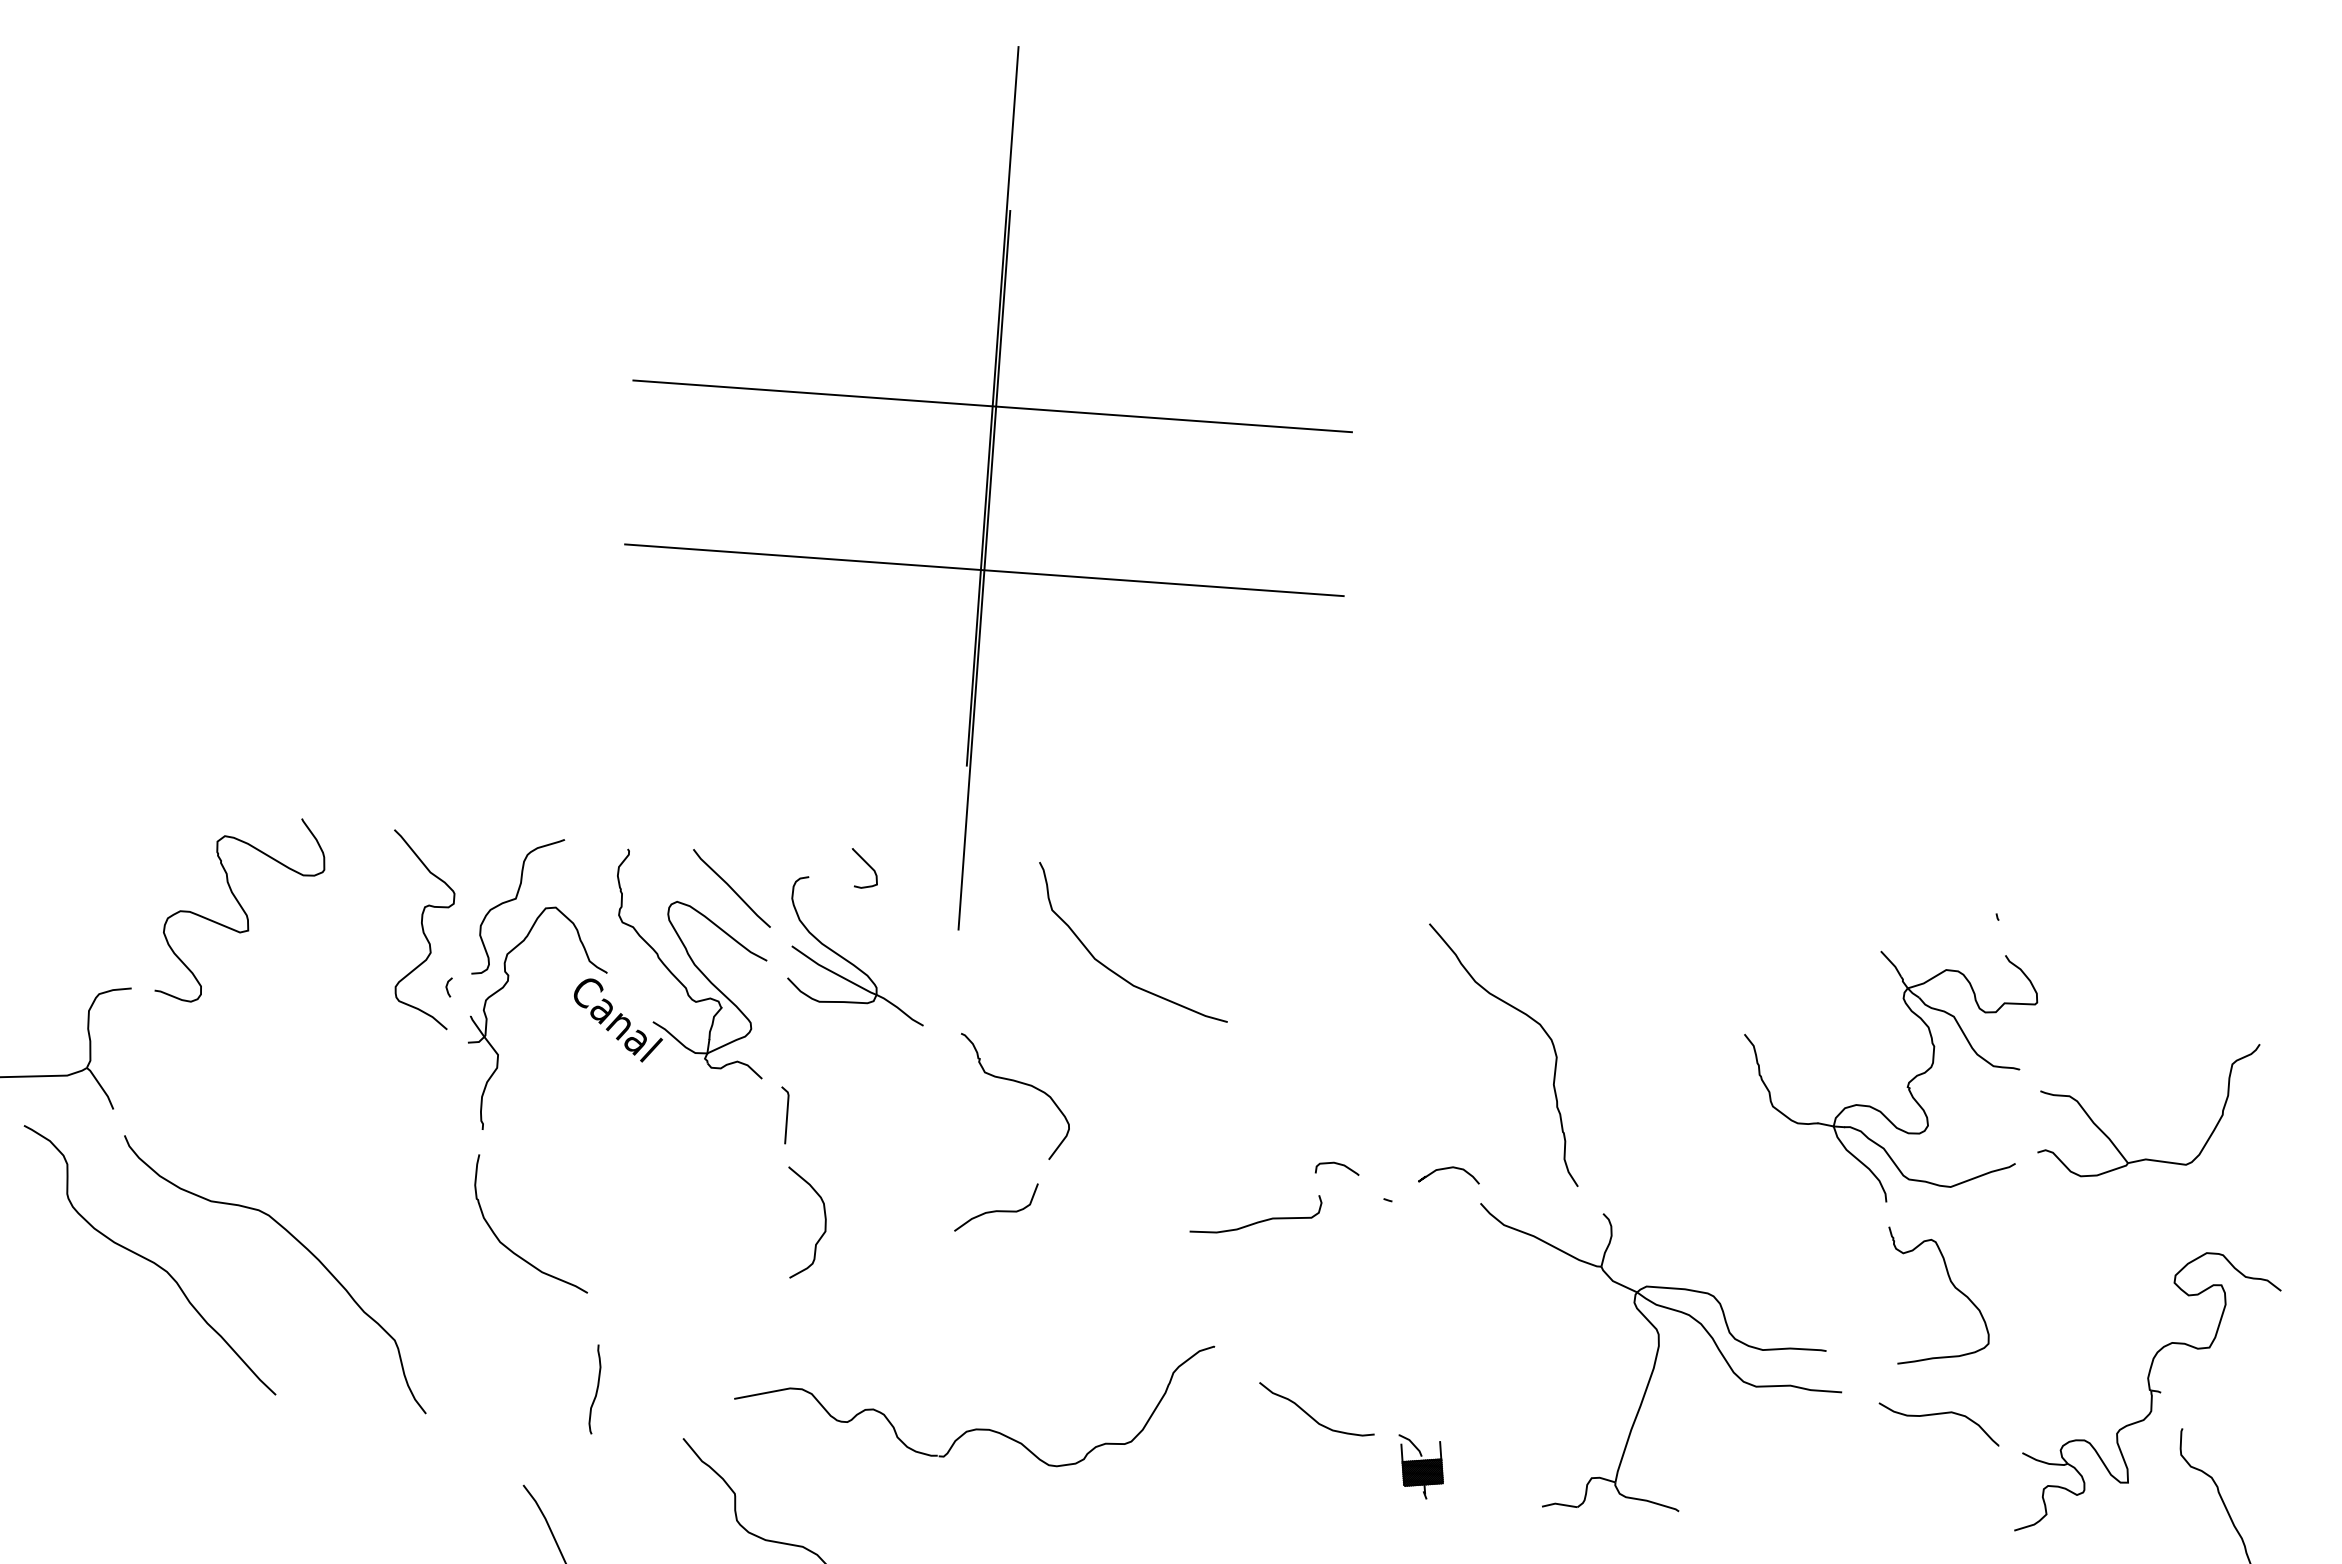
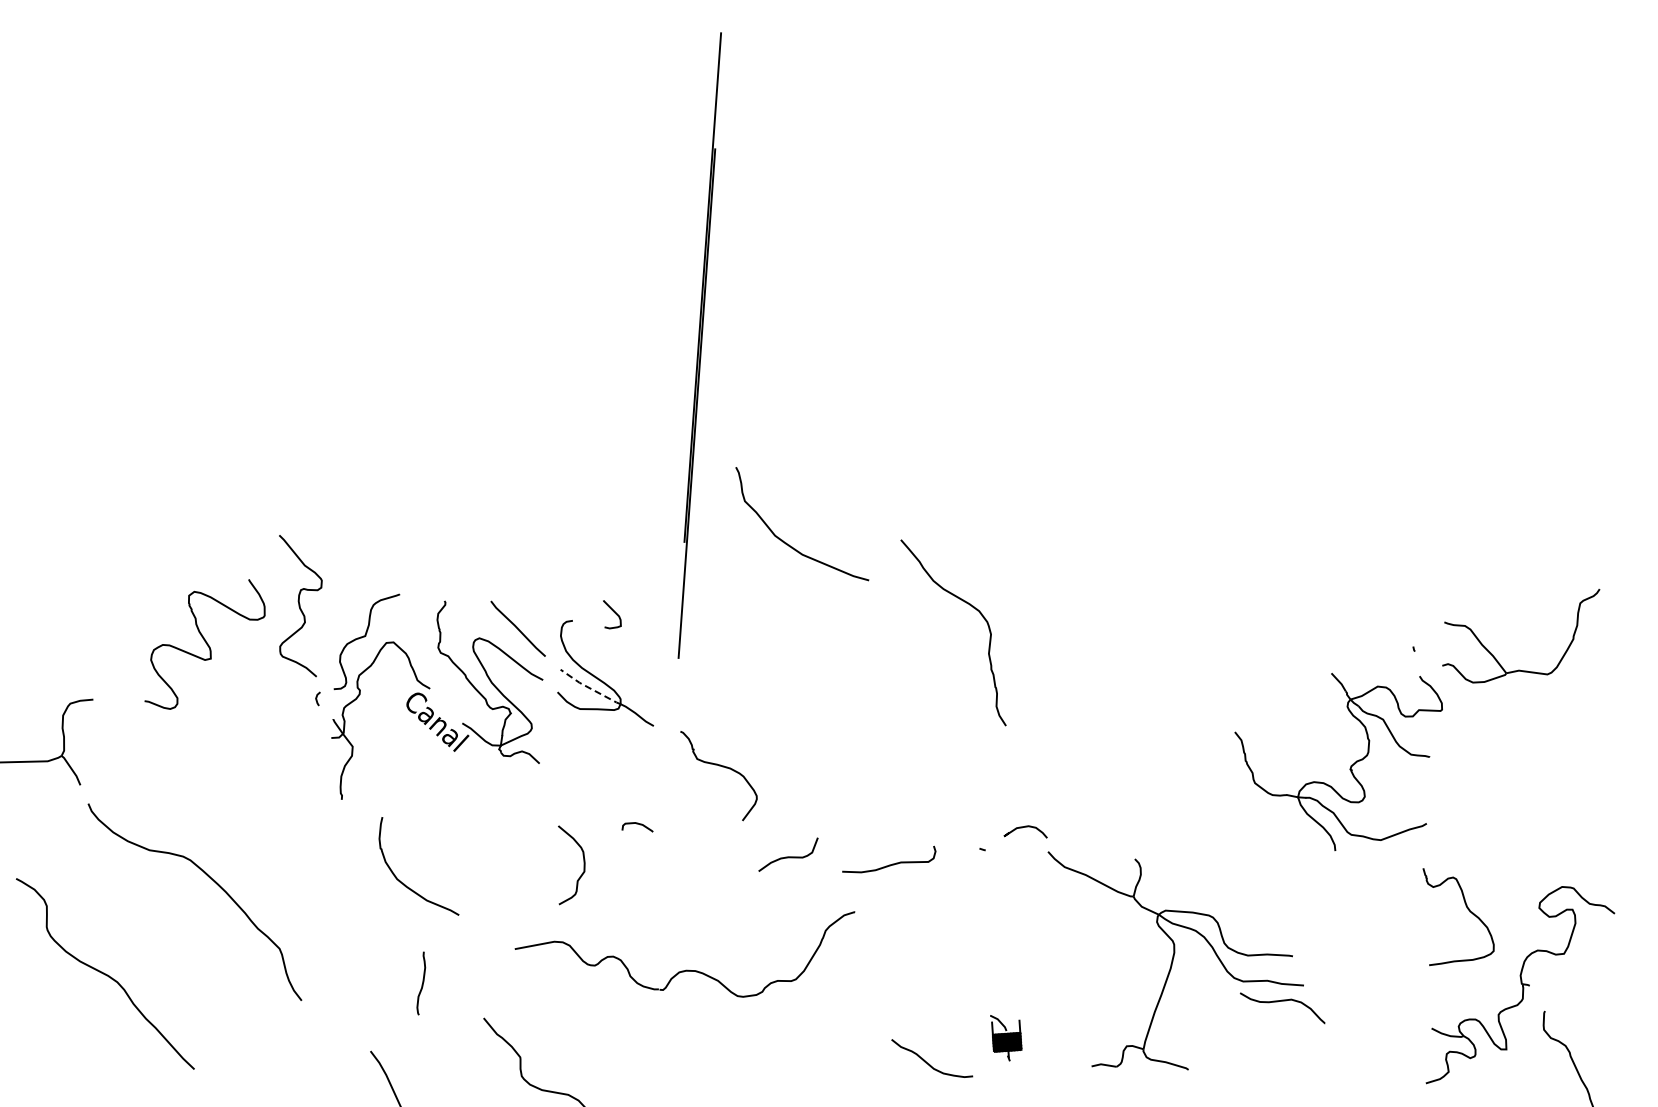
line: (992, 406) -> (702, 287), removed
line: (983, 570) -> (696, 403), removed
curve: (240, 909) -> (205, 643), moved
curve: (424, 930) -> (300, 606), moved
line: (832, 971) -> (589, 687), solid -> dashed
curve: (1115, 971) -> (789, 544), moved
curve: (1531, 1020) -> (973, 608), moved
line: (786, 1114) -> (556, 788), removed
part: (2114, 1142) -> (1496, 658), moved
curve: (1337, 1164) -> (637, 824), moved
curve: (996, 1210) -> (788, 856), moved
curve: (510, 1248) -> (404, 883), moved
curve: (150, 1259) -> (105, 973), moved
curve: (1951, 1284) -> (1467, 909), moved
curve: (1938, 1414) -> (1282, 1001), moved
curve: (1312, 1416) -> (929, 1063), moved
part: (976, 1427) -> (686, 969), moved

